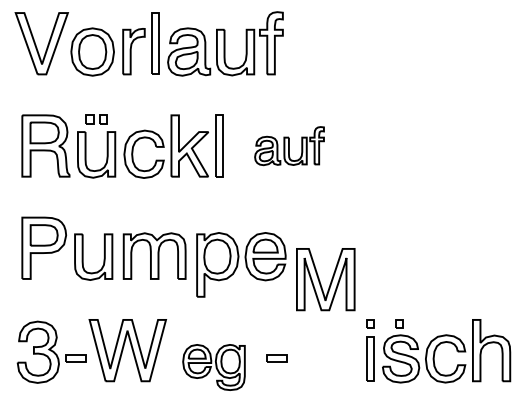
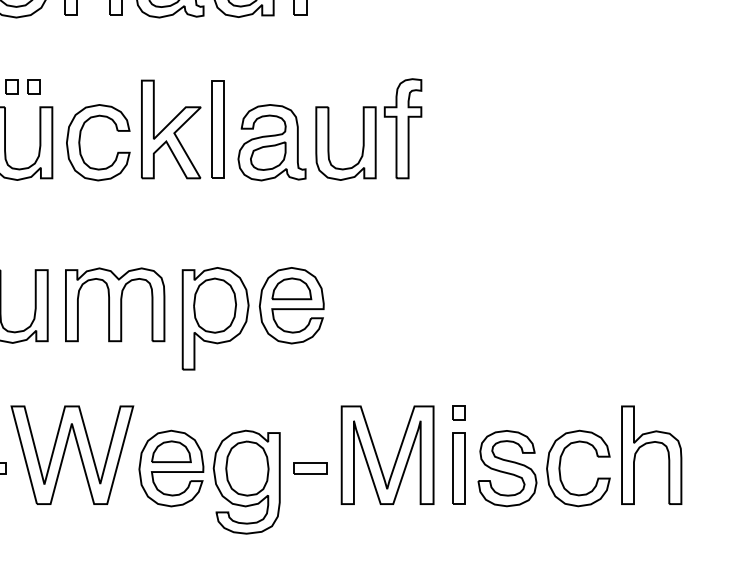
part: (289, 145) -> (329, 128), size x1.67
part: (325, 279) -> (387, 455), moved
part: (399, 323) -> (505, 412), removed
part: (213, 367) -> (208, 482), size x1.43

